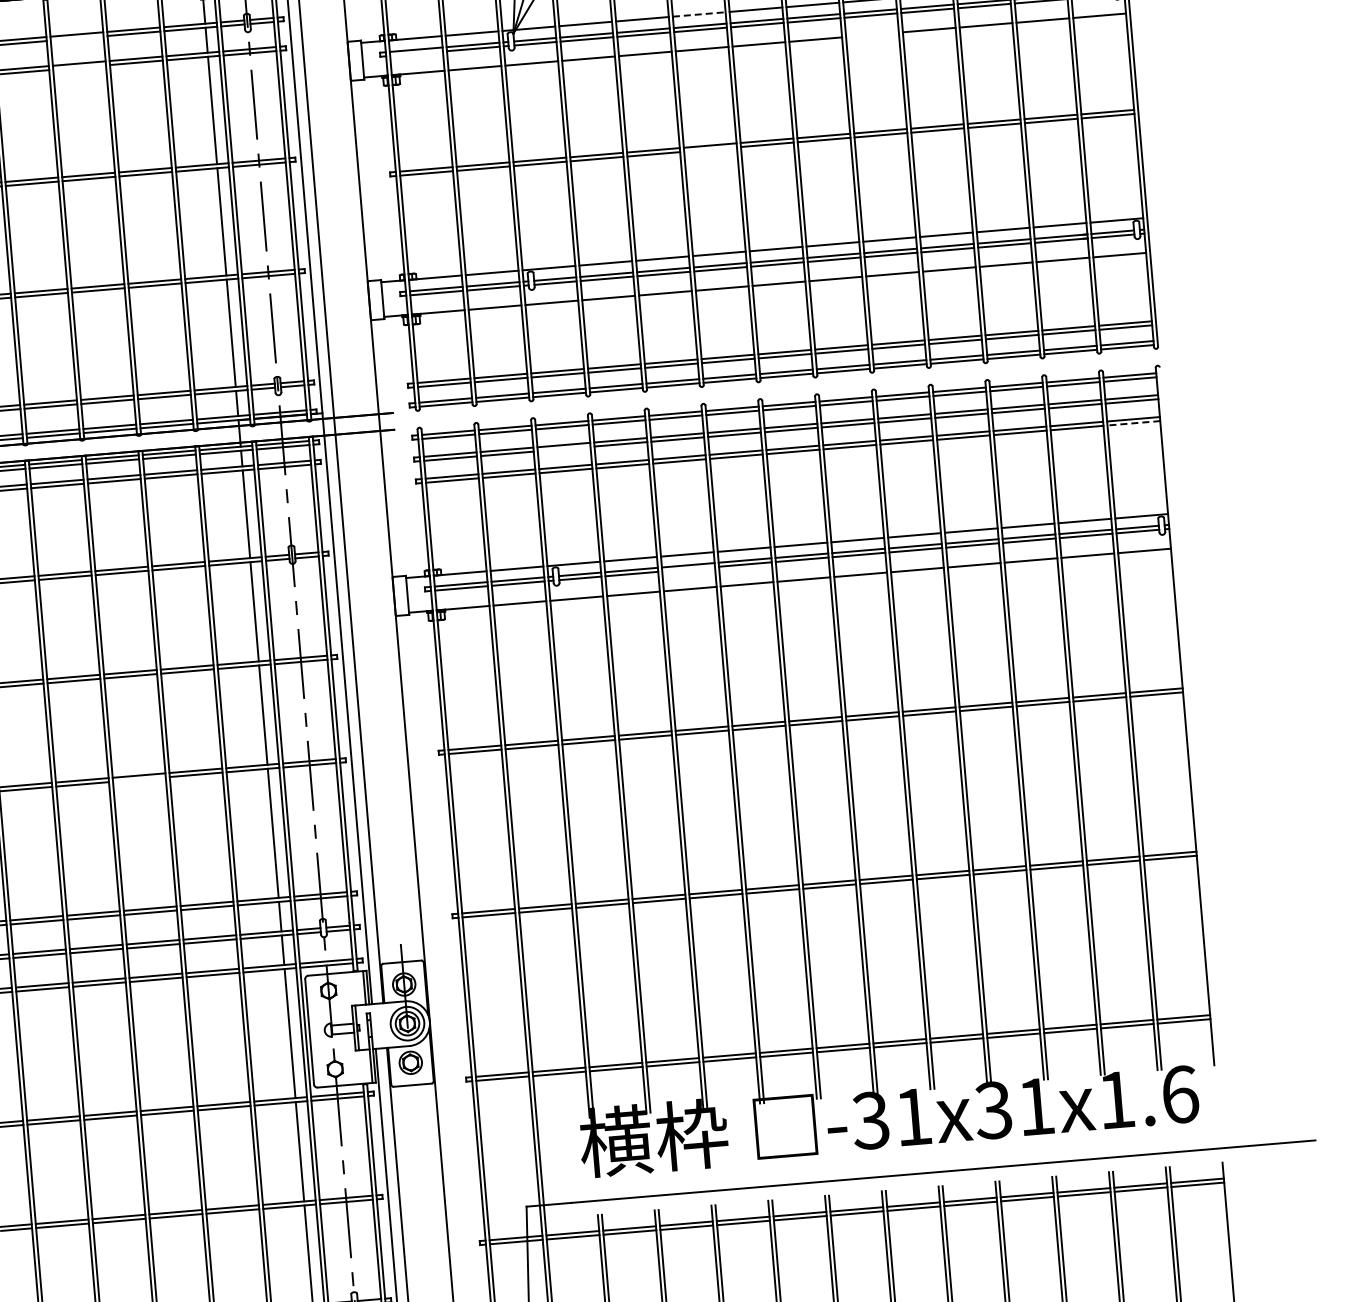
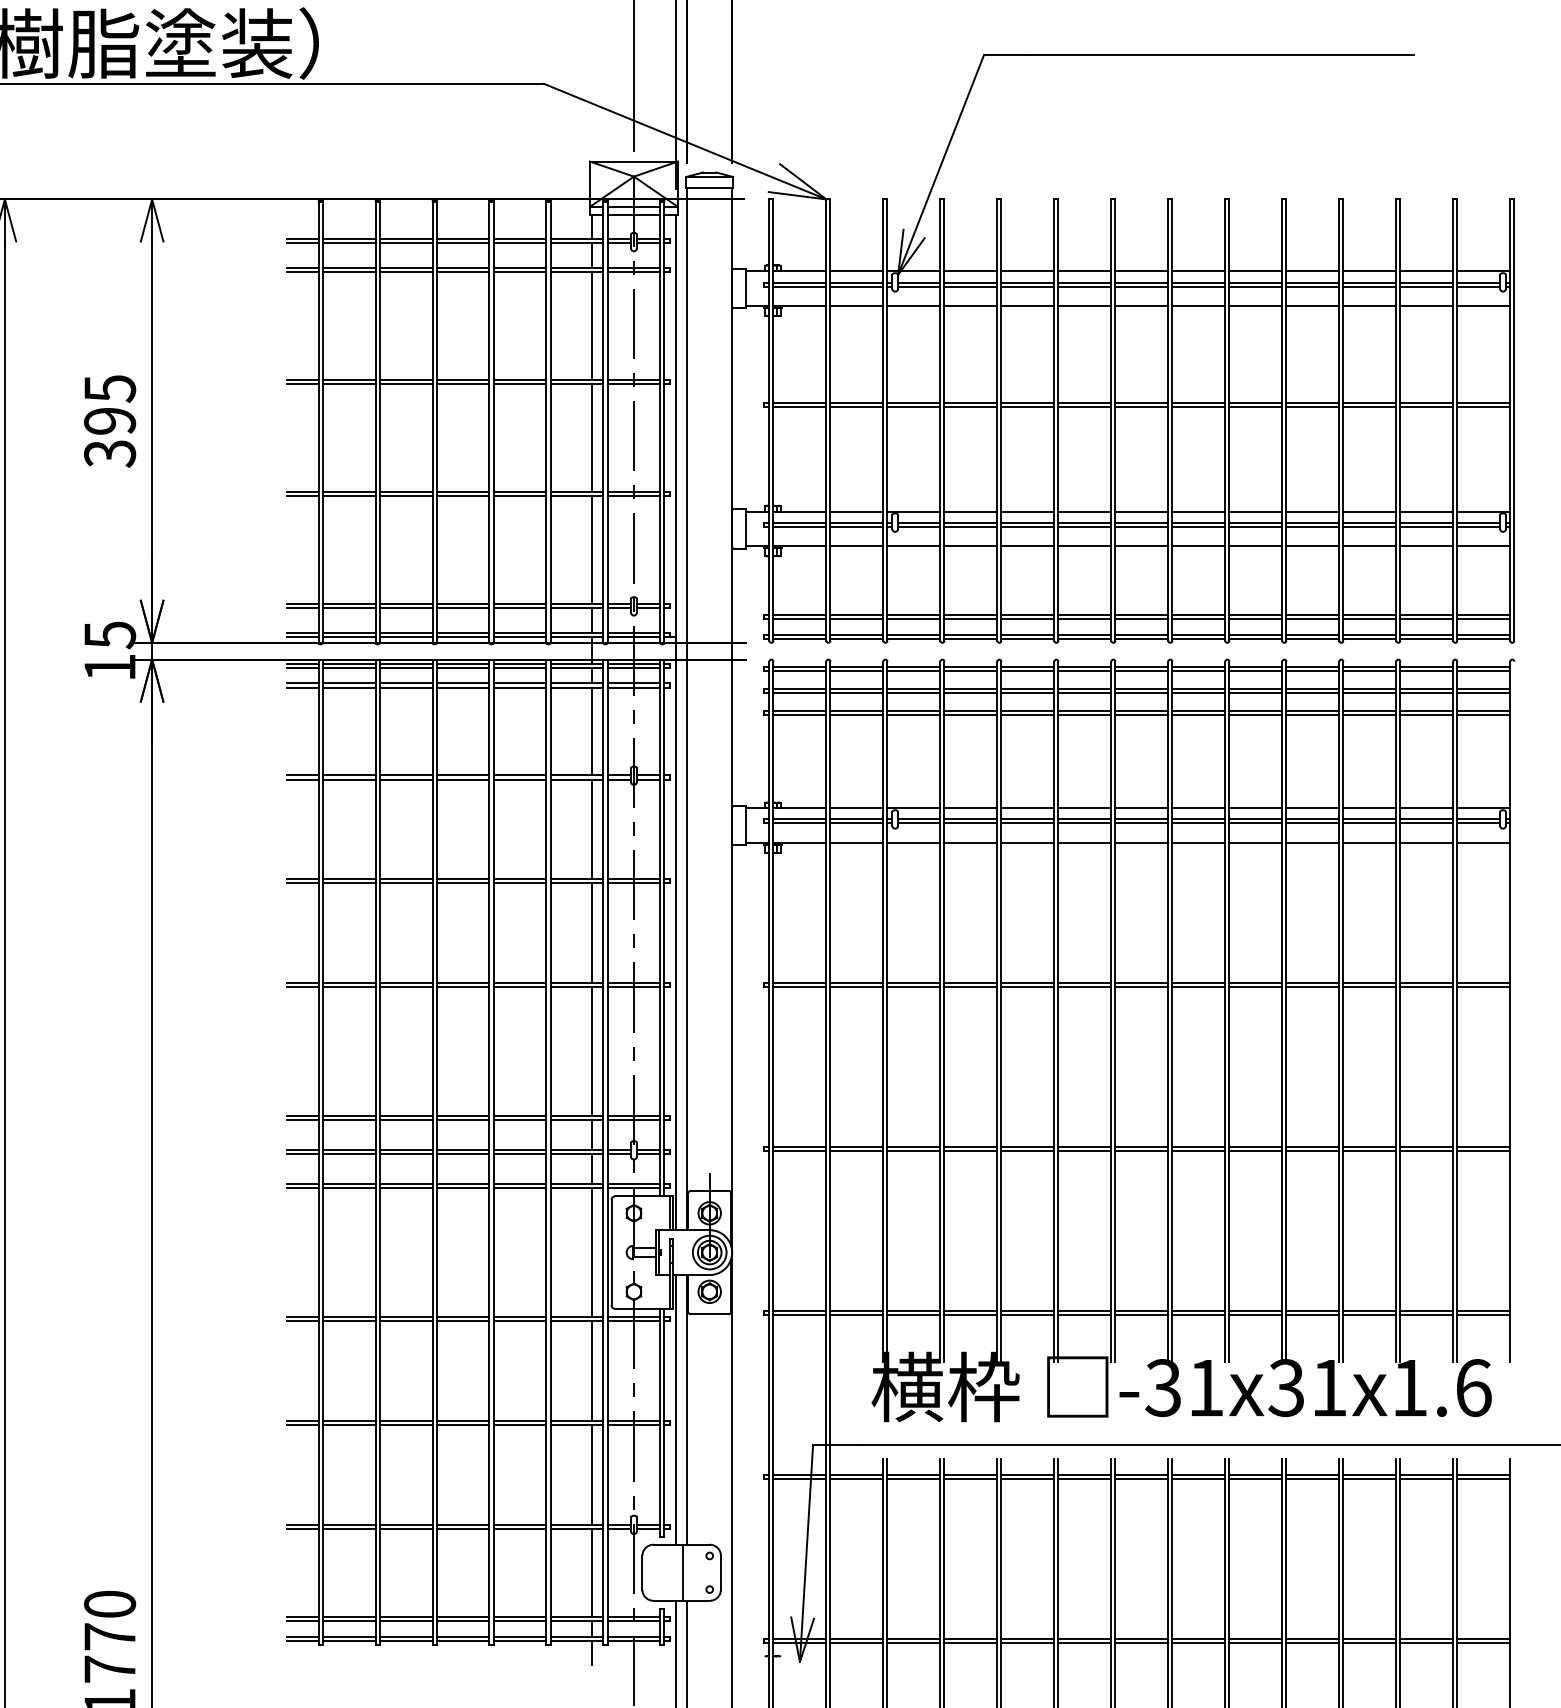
line: (699, 14) -> (1085, 271), dashed -> solid
line: (872, 35) -> (1255, 306), added
line: (76, 38) -> (462, 243), added
line: (416, 53) -> (799, 286), added
line: (79, 67) -> (462, 272), added
line: (710, 149) -> (1084, 406), added
line: (1133, 423) -> (1483, 715), dashed -> solid
line: (563, 449) -> (913, 693), added
line: (688, 569) -> (1027, 823), added
line: (138, 779) -> (462, 986), added

